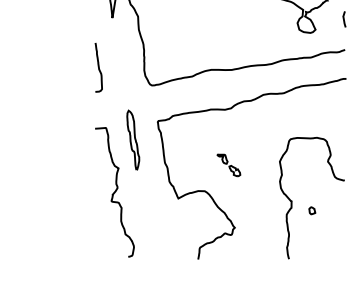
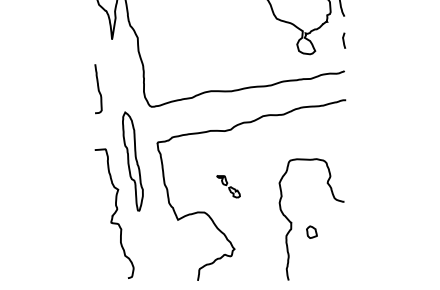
part: (132, 140) -> (132, 161), size x1.67
part: (311, 210) -> (311, 231), size x1.67

